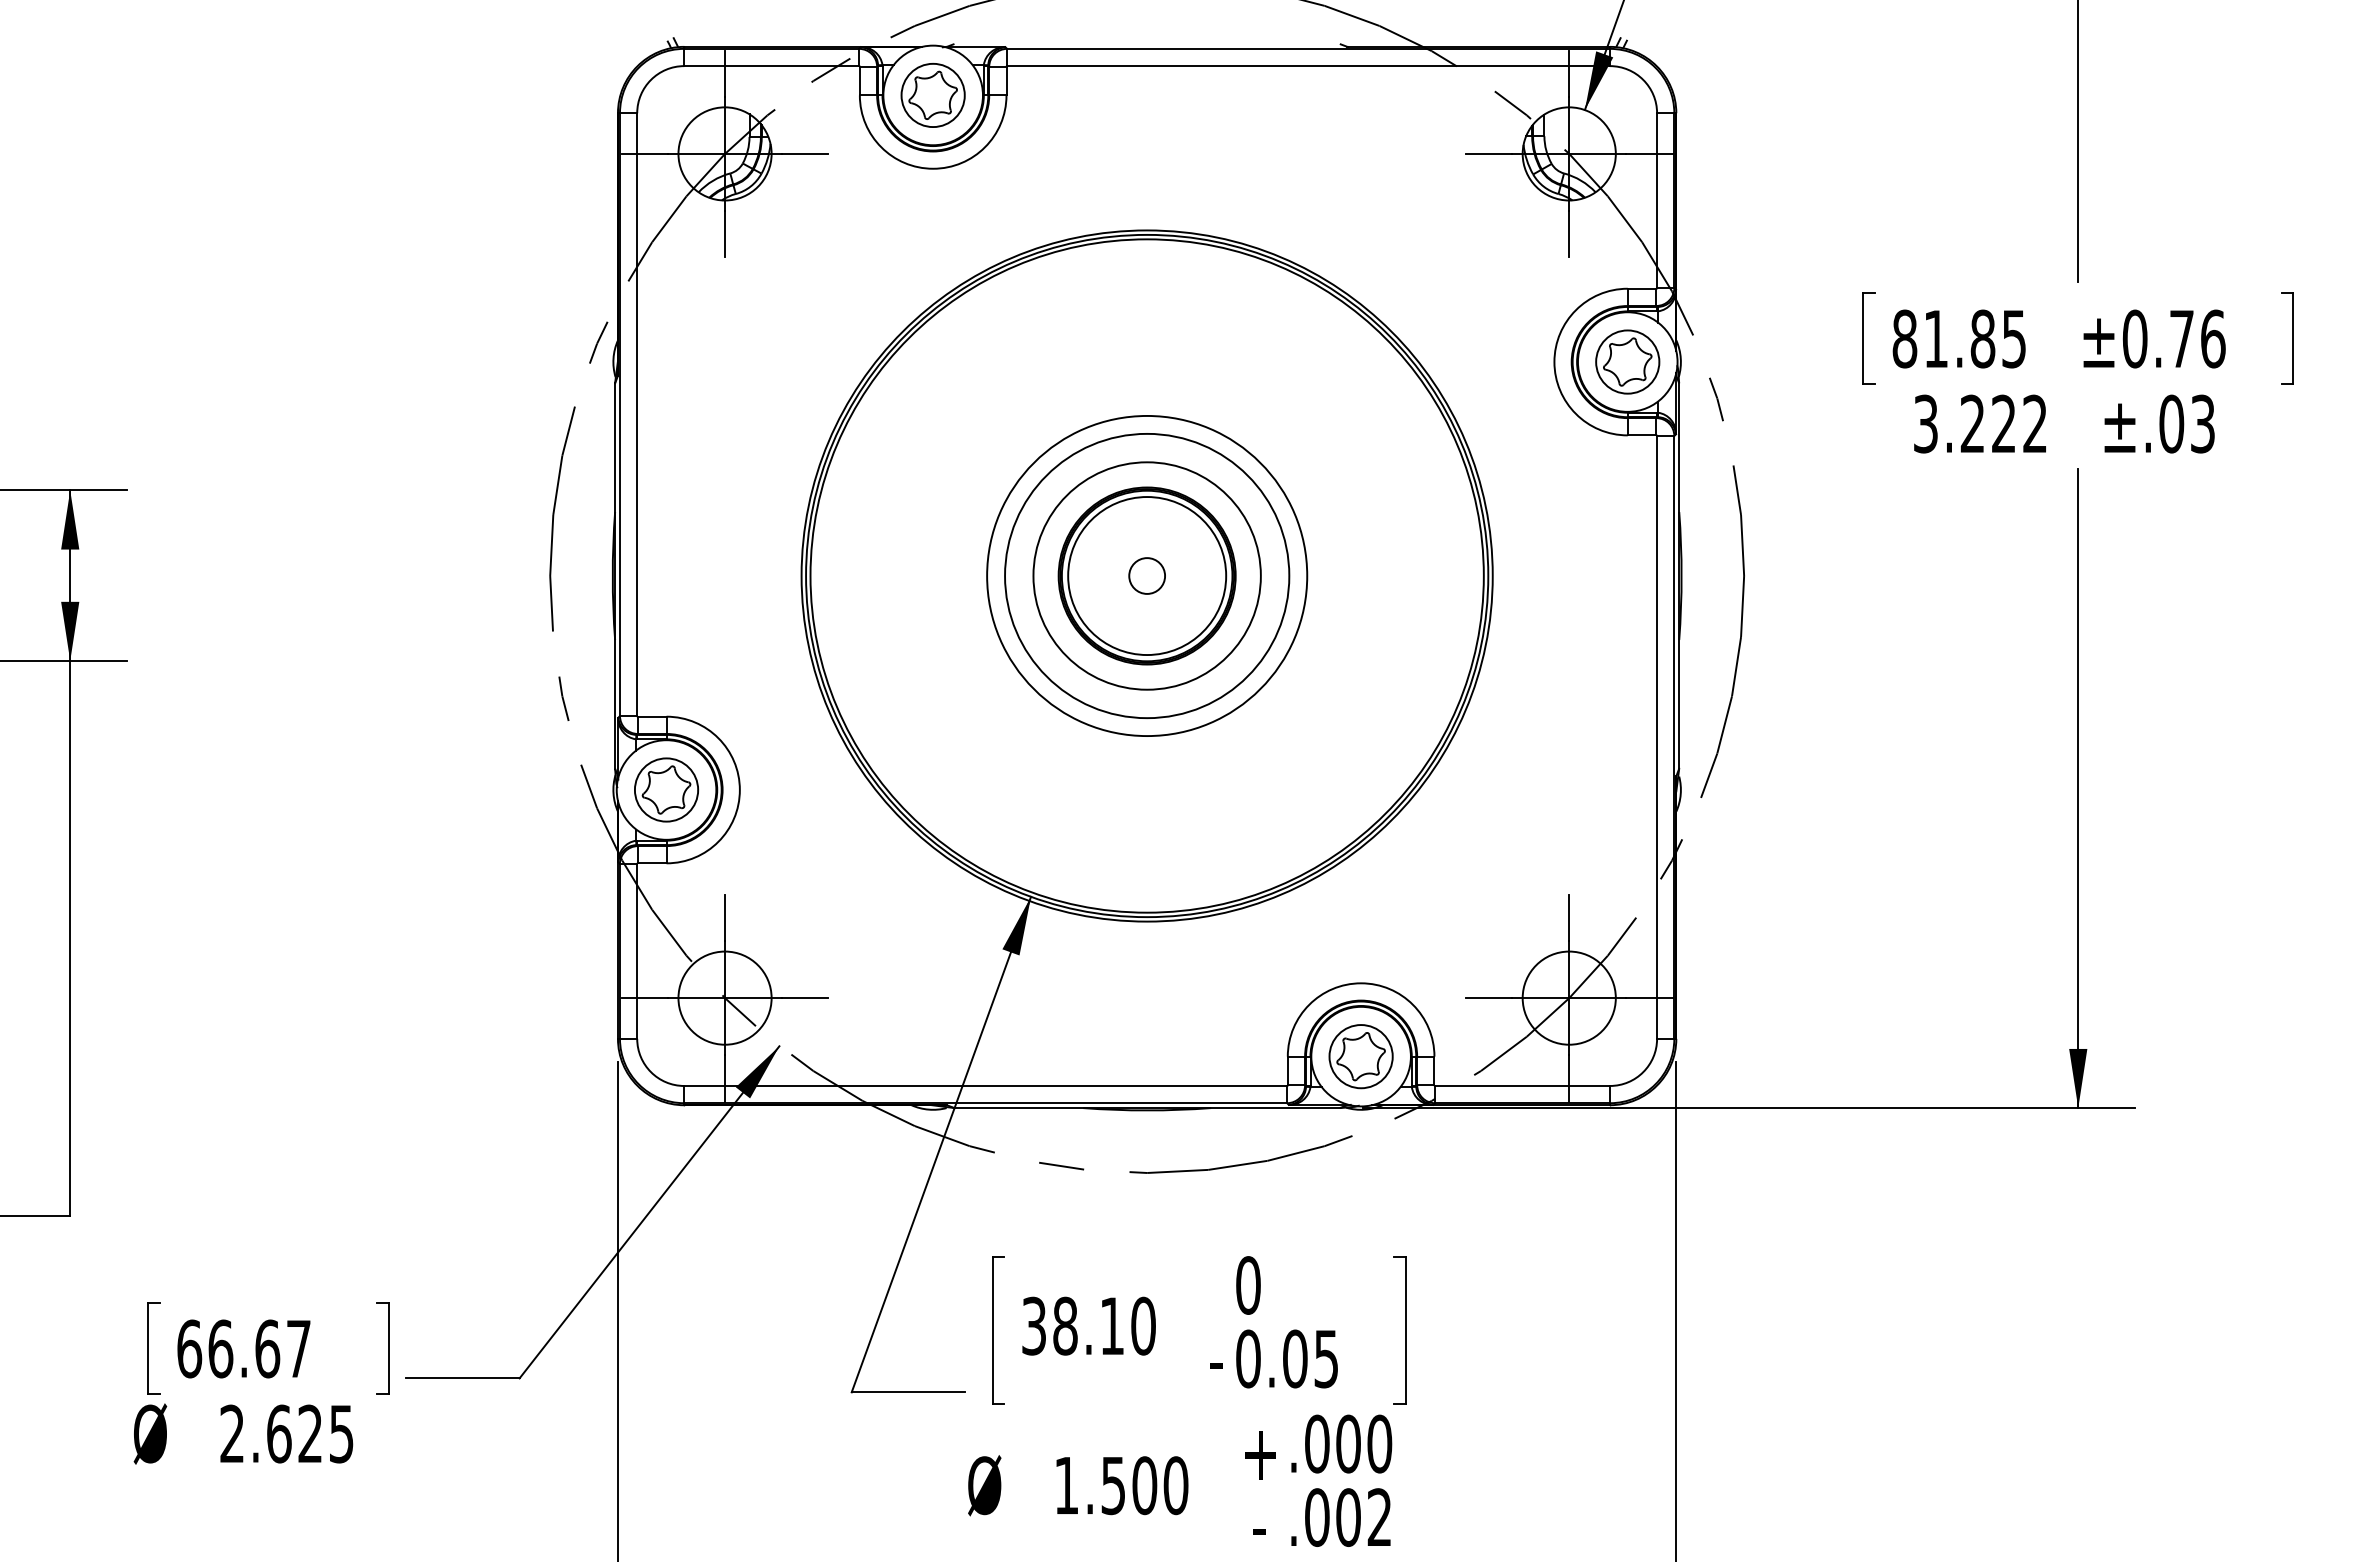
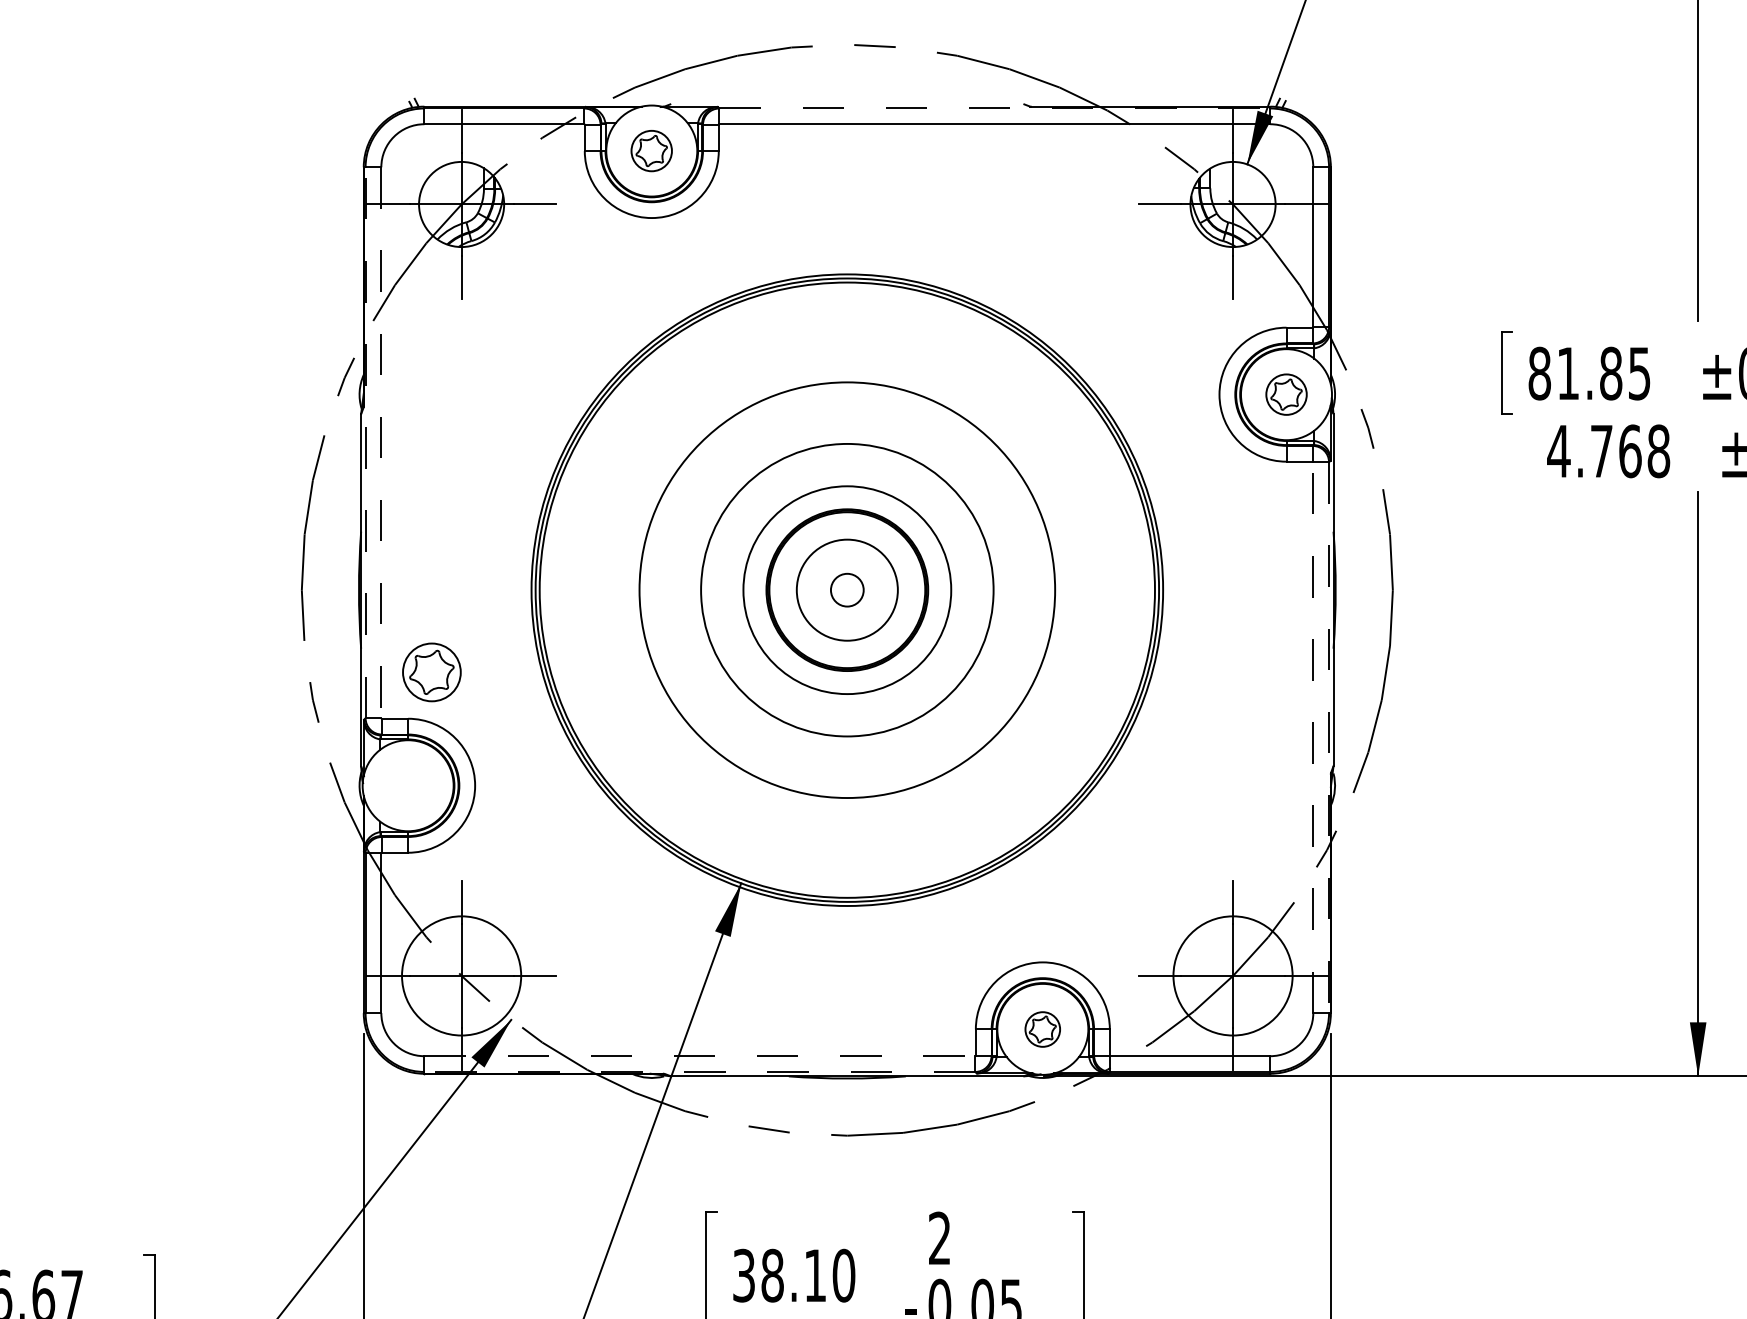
line: (1309, 48) -> (995, 108), solid -> dashed
part: (932, 95) -> (651, 151), size x0.7
part: (1627, 361) -> (1286, 394), size x0.7
line: (619, 414) -> (365, 442), solid -> dashed
line: (637, 415) -> (381, 443), solid -> dashed
text: (1979, 423) -> (1607, 450), 3.222 -> 4.768
circle: (1147, 575) -> (847, 589), size x1.6
circle: (1147, 576) -> (847, 590), size x0.7
line: (1657, 736) -> (1313, 736), solid -> dashed
line: (1674, 737) -> (1329, 737), solid -> dashed
part: (666, 789) -> (431, 671), moved
circle: (724, 997) -> (461, 975), size x1.4
circle: (1568, 997) -> (1232, 975), size x1.4
part: (1360, 1056) -> (1042, 1029), size x0.6
line: (986, 1085) -> (700, 1055), solid -> dashed
line: (985, 1103) -> (699, 1072), solid -> dashed
text: (1248, 1285) -> (939, 1238), 0 -> 2

